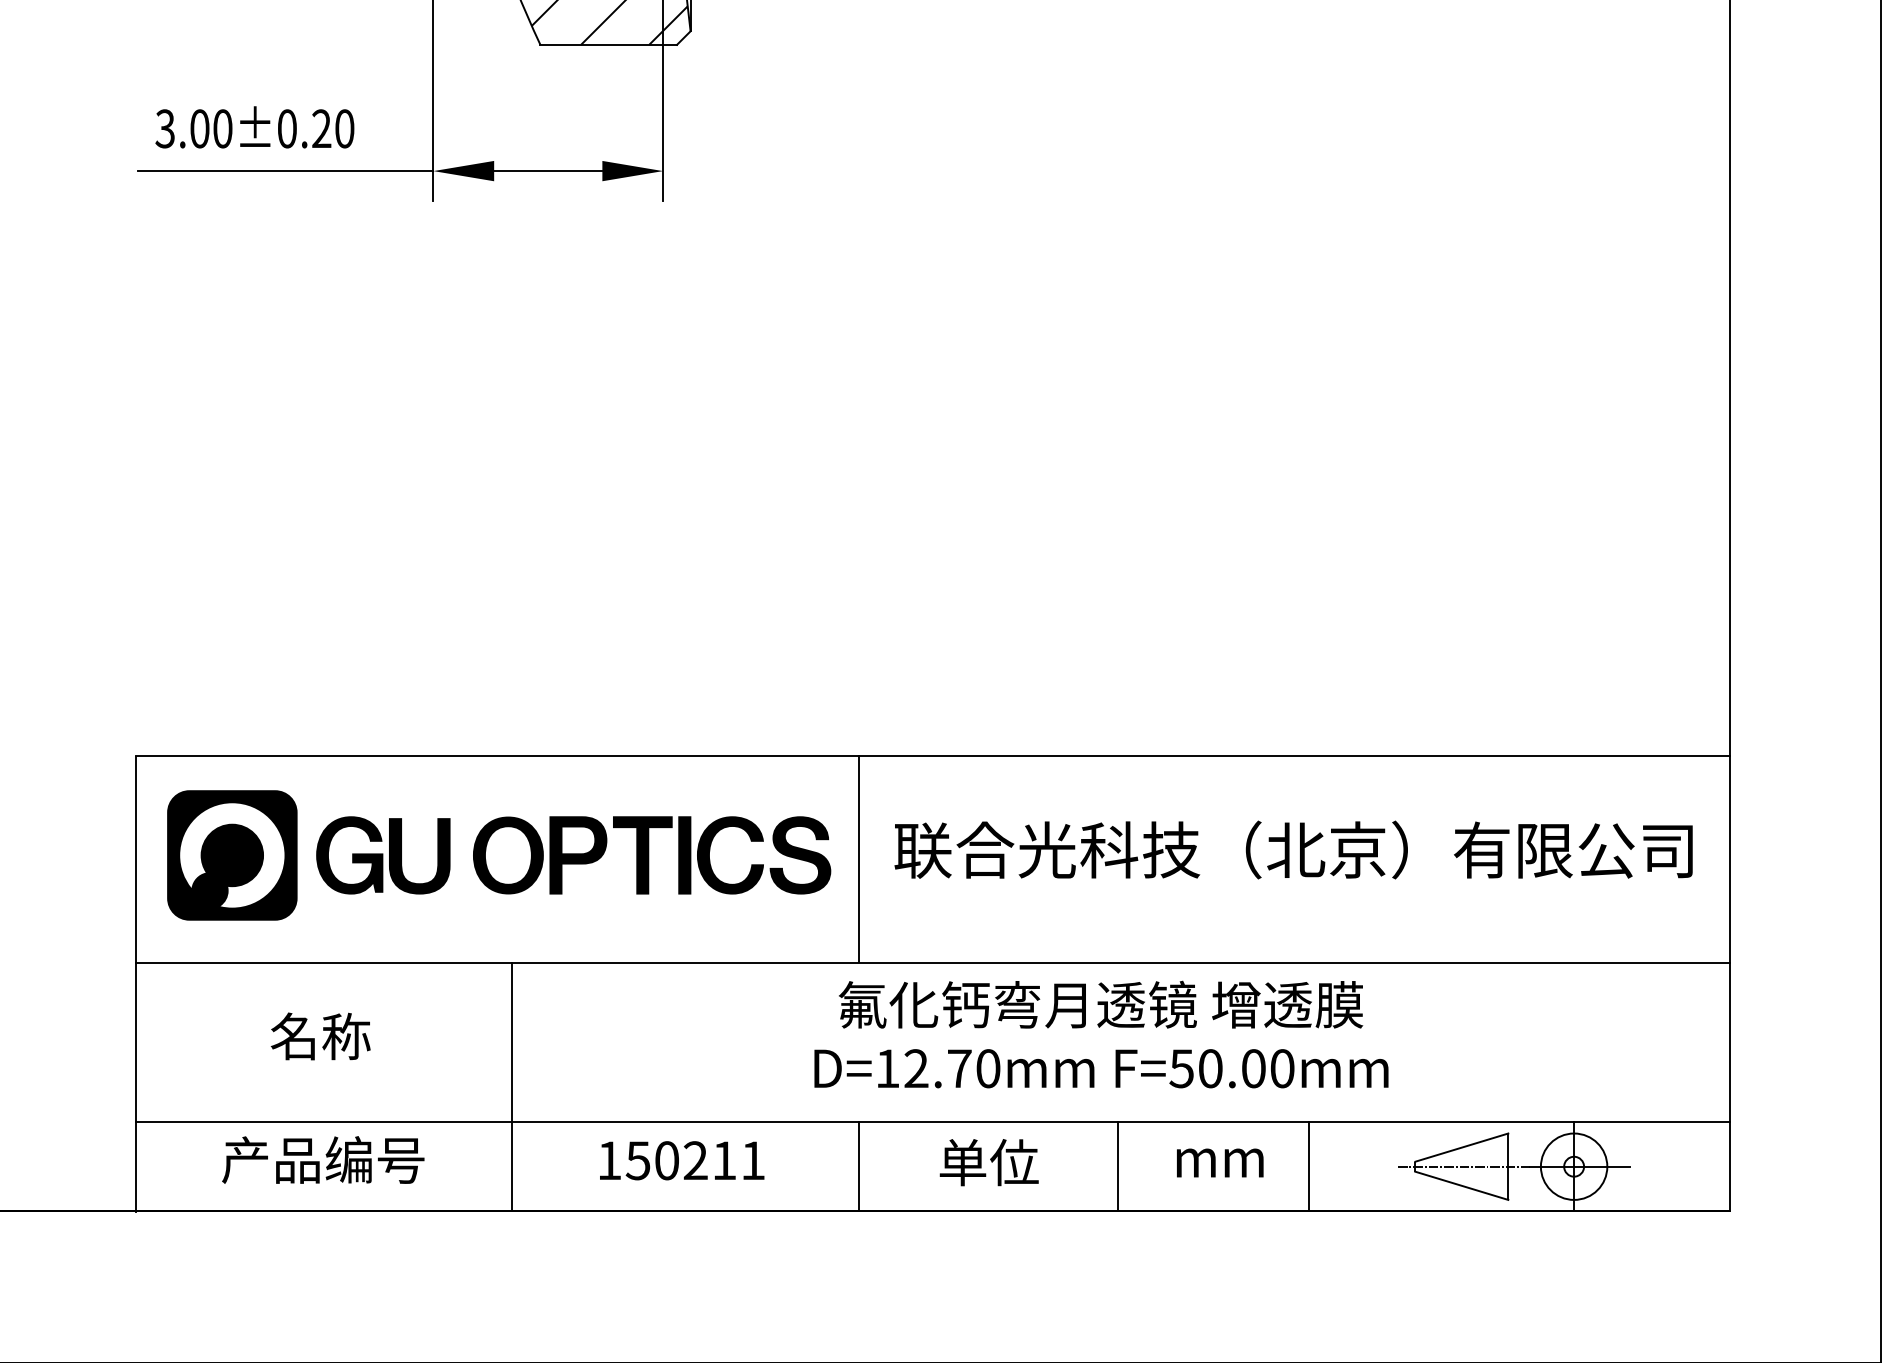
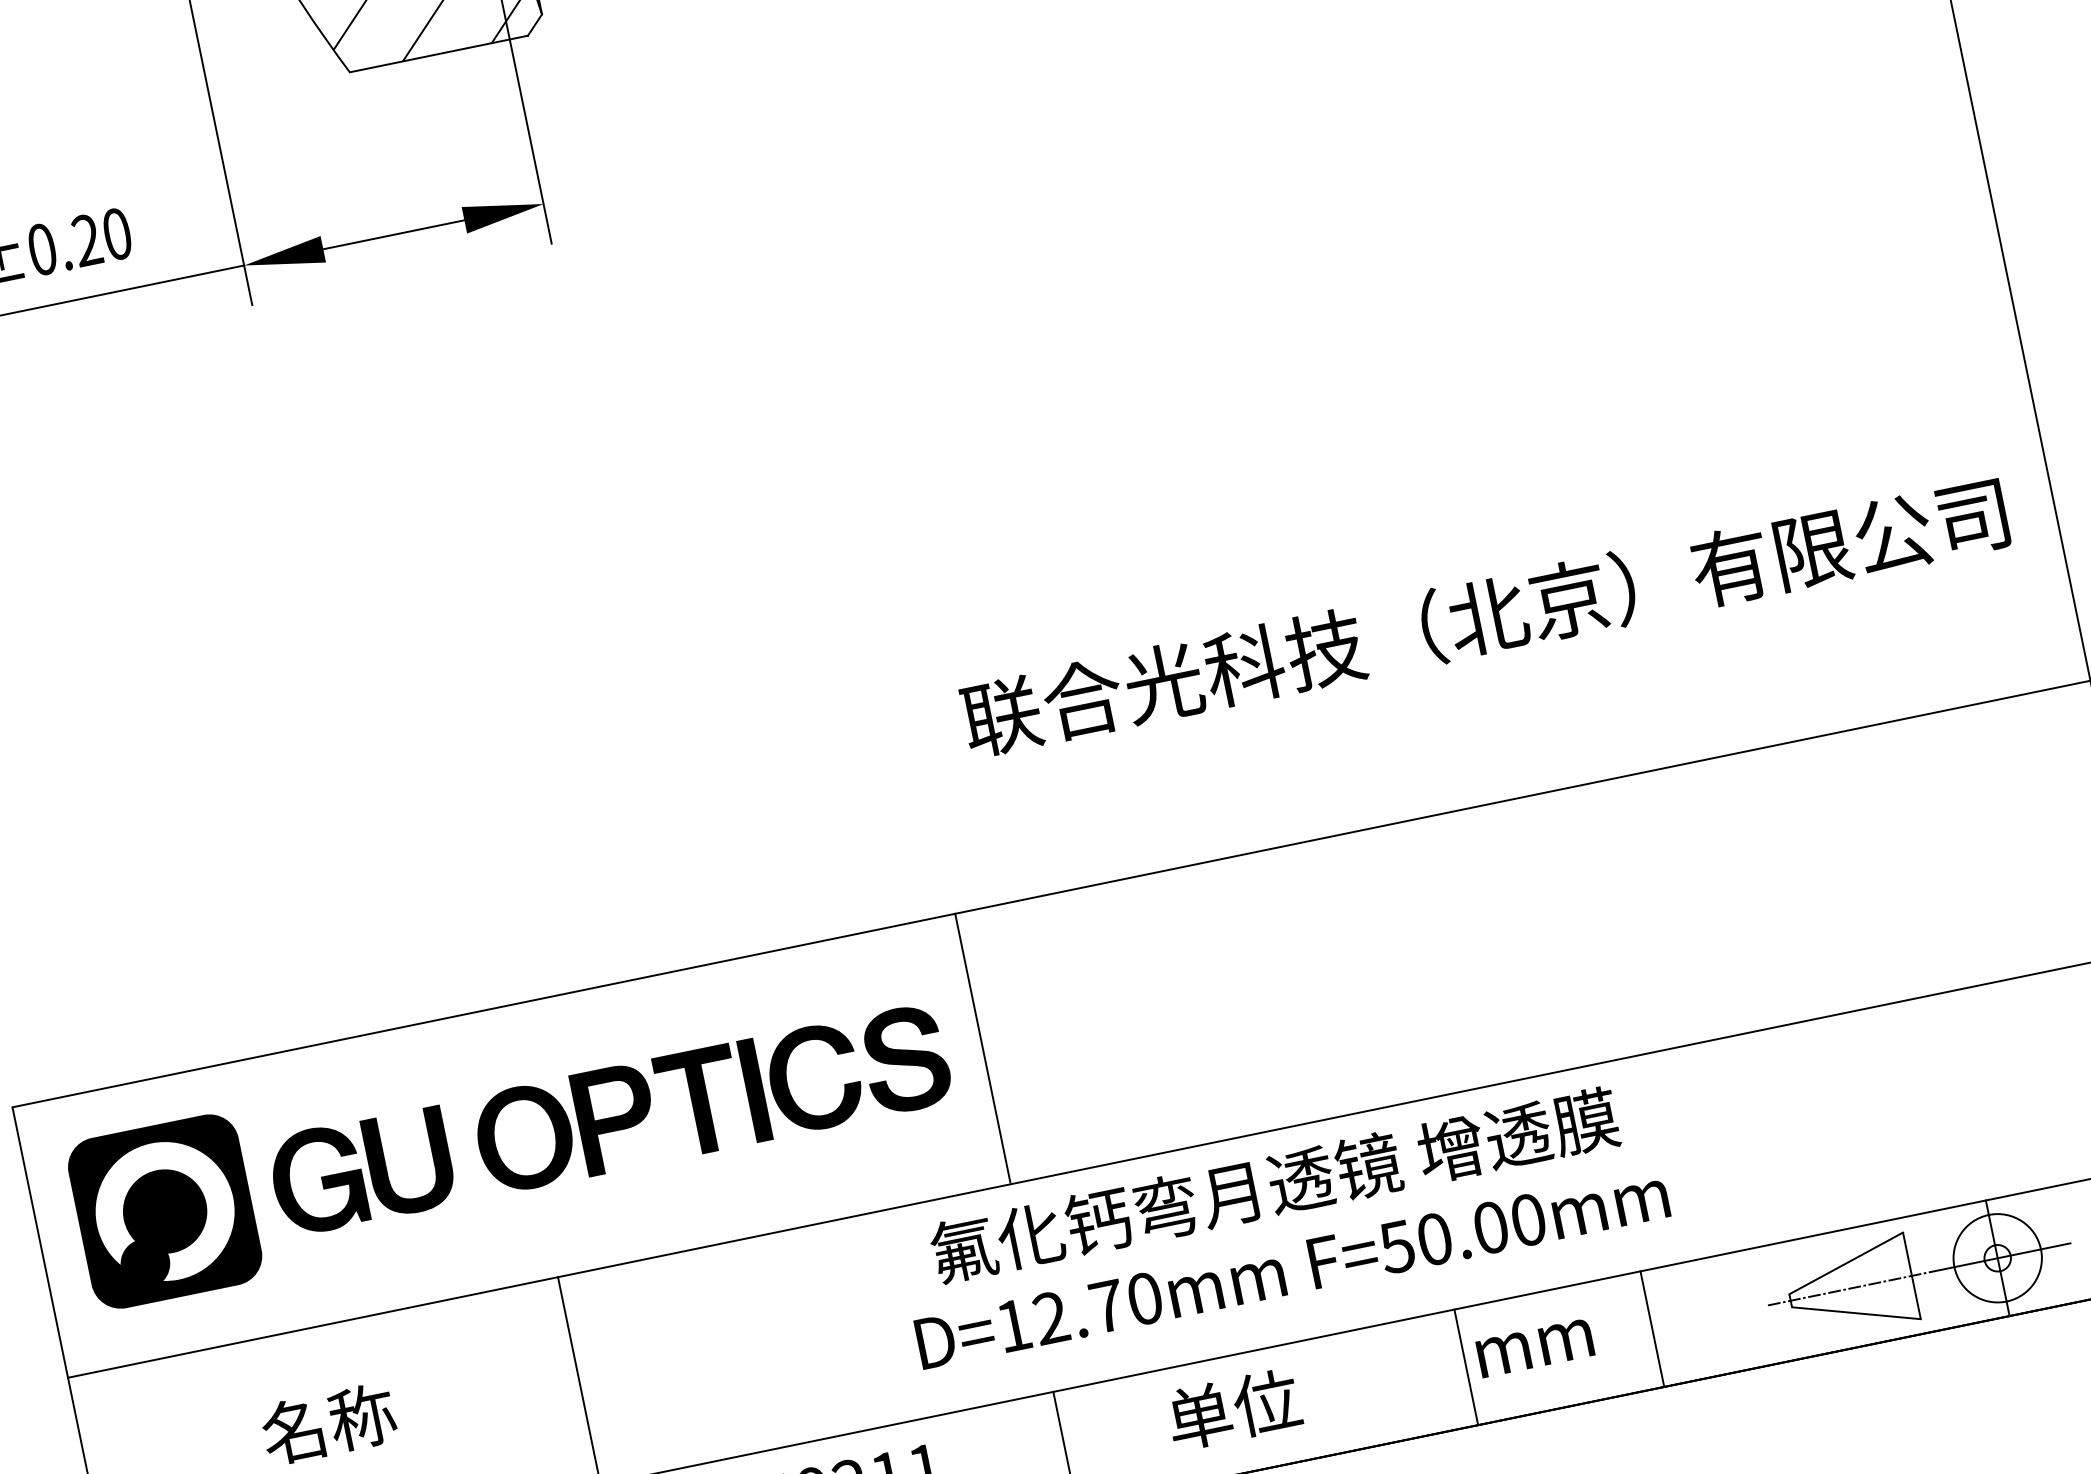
text: (1293, 849) -> (1484, 616), moved
text: (1101, 1034) -> (1283, 1223), moved
line: (1118, 1166) -> (1466, 1367), moved

